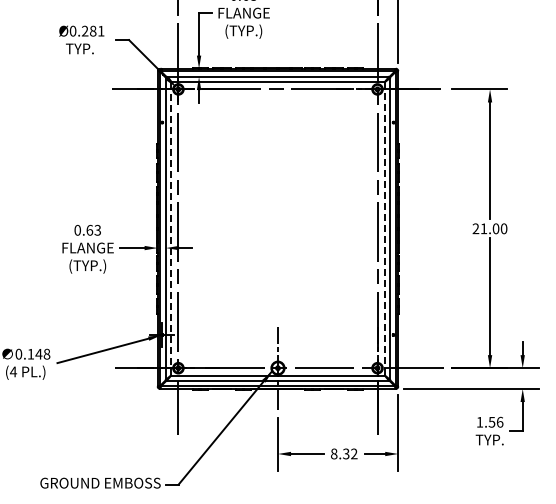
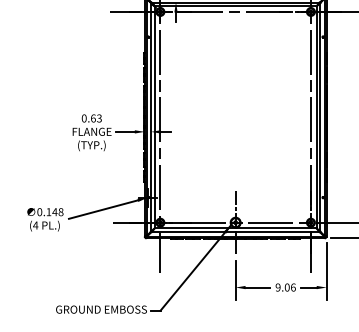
line: (170, 228) -> (154, 117), dashed -> solid
line: (385, 228) -> (316, 117), dashed -> solid
text: (343, 453) -> (285, 287), 8.32 -> 9.06

